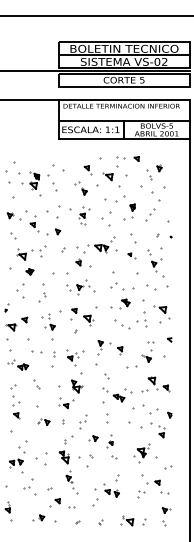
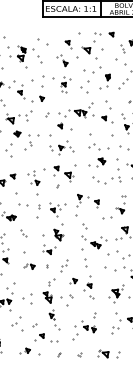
part: (131, 255) -> (106, 119), size x1.67
part: (42, 292) -> (28, 141), moved
part: (109, 441) -> (87, 283), size x1.43

